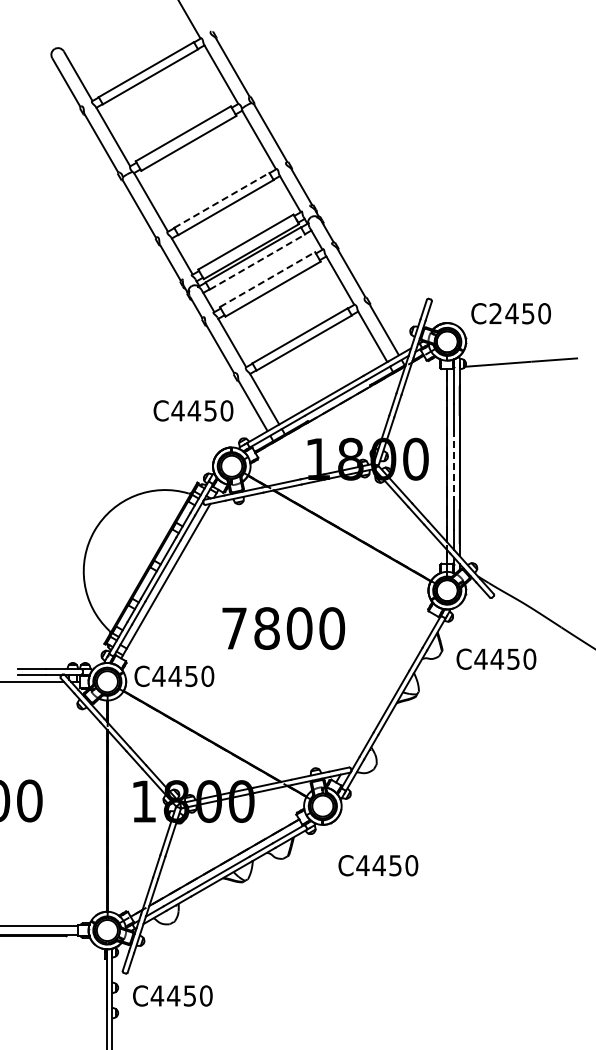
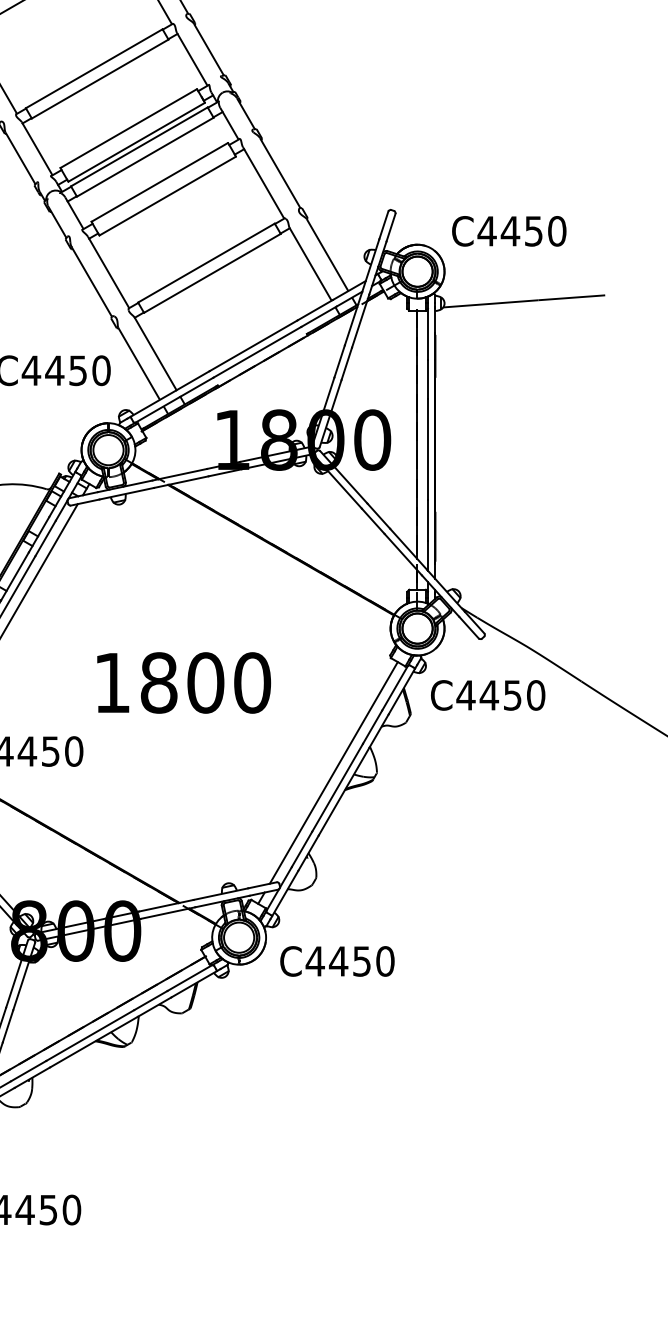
line: (221, 200) -> (93, 68), dashed -> solid
line: (257, 262) -> (145, 157), dashed -> solid
line: (267, 279) -> (159, 182), dashed -> solid
text: (495, 313) -> (486, 231), C2450 -> C4450
line: (454, 466) -> (427, 450), dashed -> solid
text: (234, 628) -> (112, 682), 7800 -> 1800
text: (496, 658) -> (488, 694), moved
line: (388, 691) -> (333, 773), added
text: (378, 865) -> (337, 961), moved

